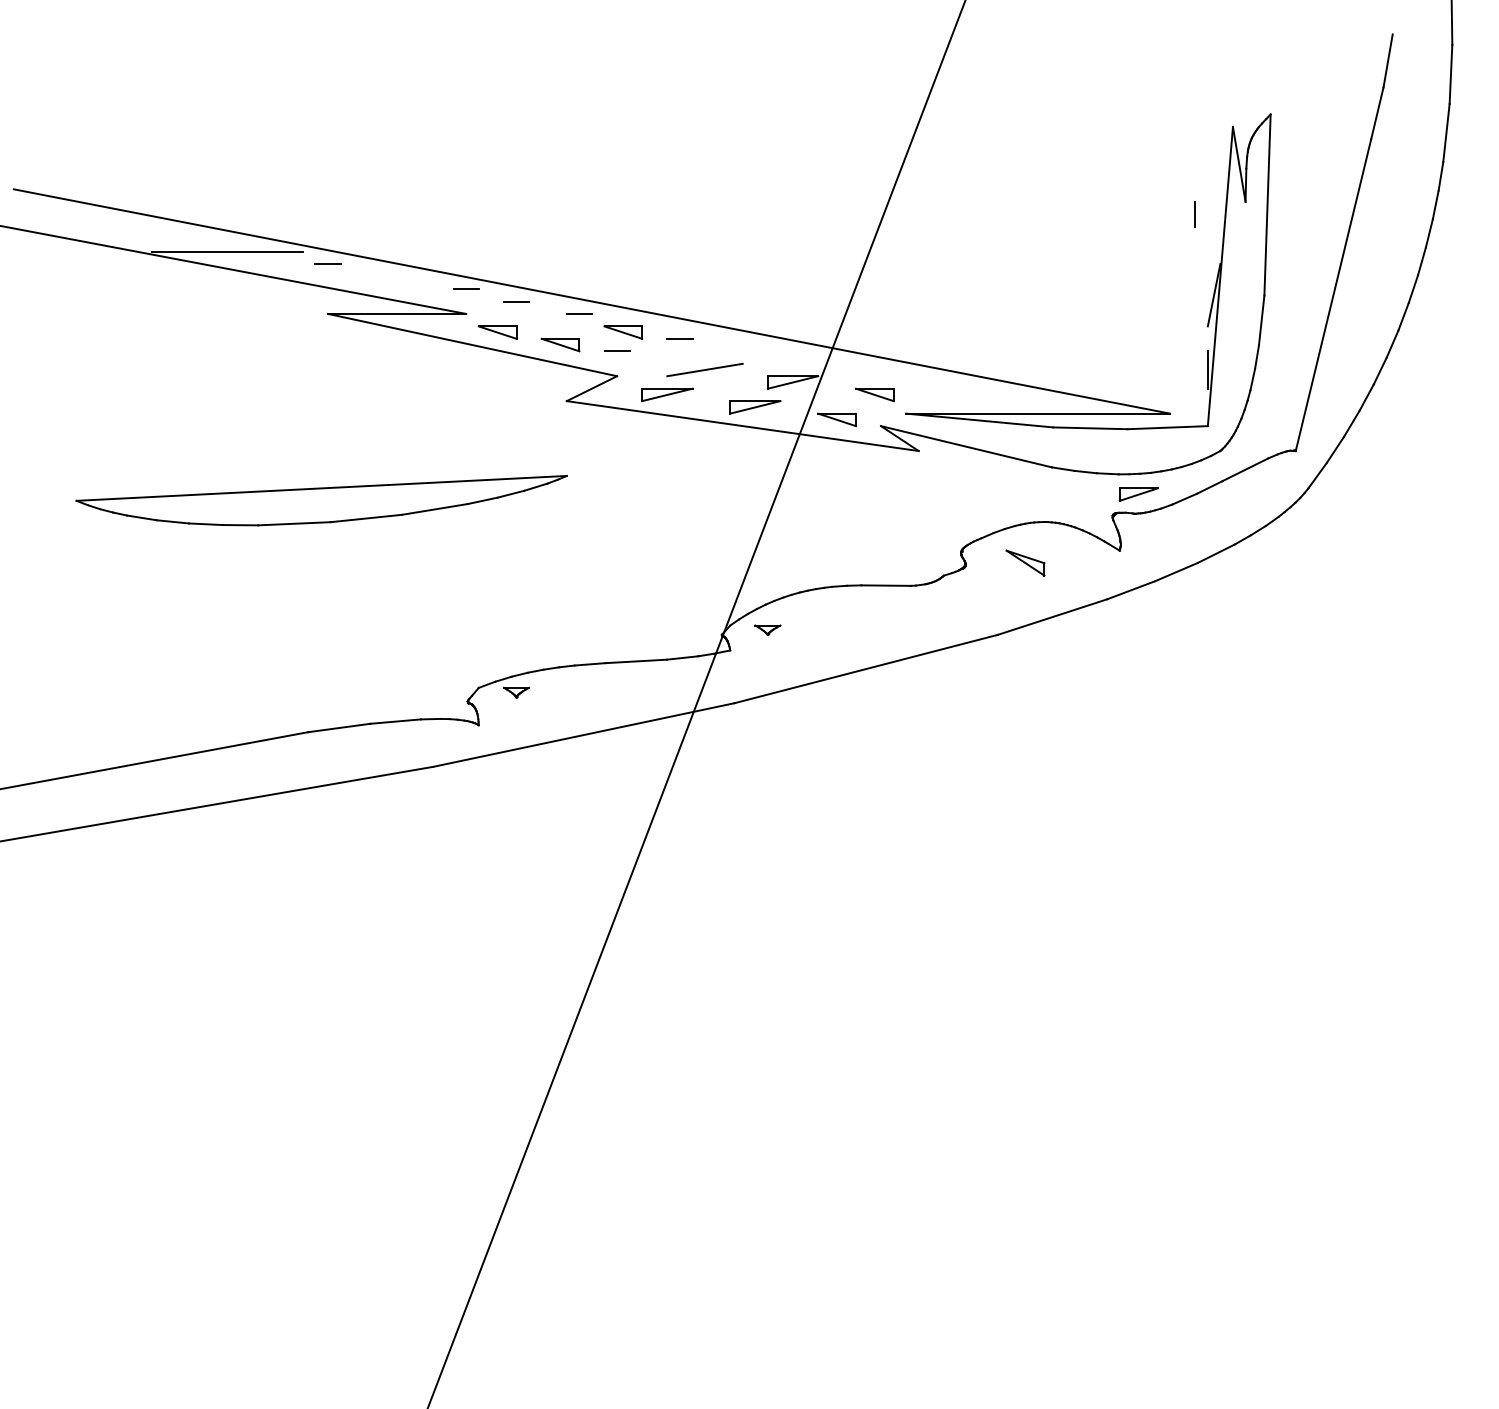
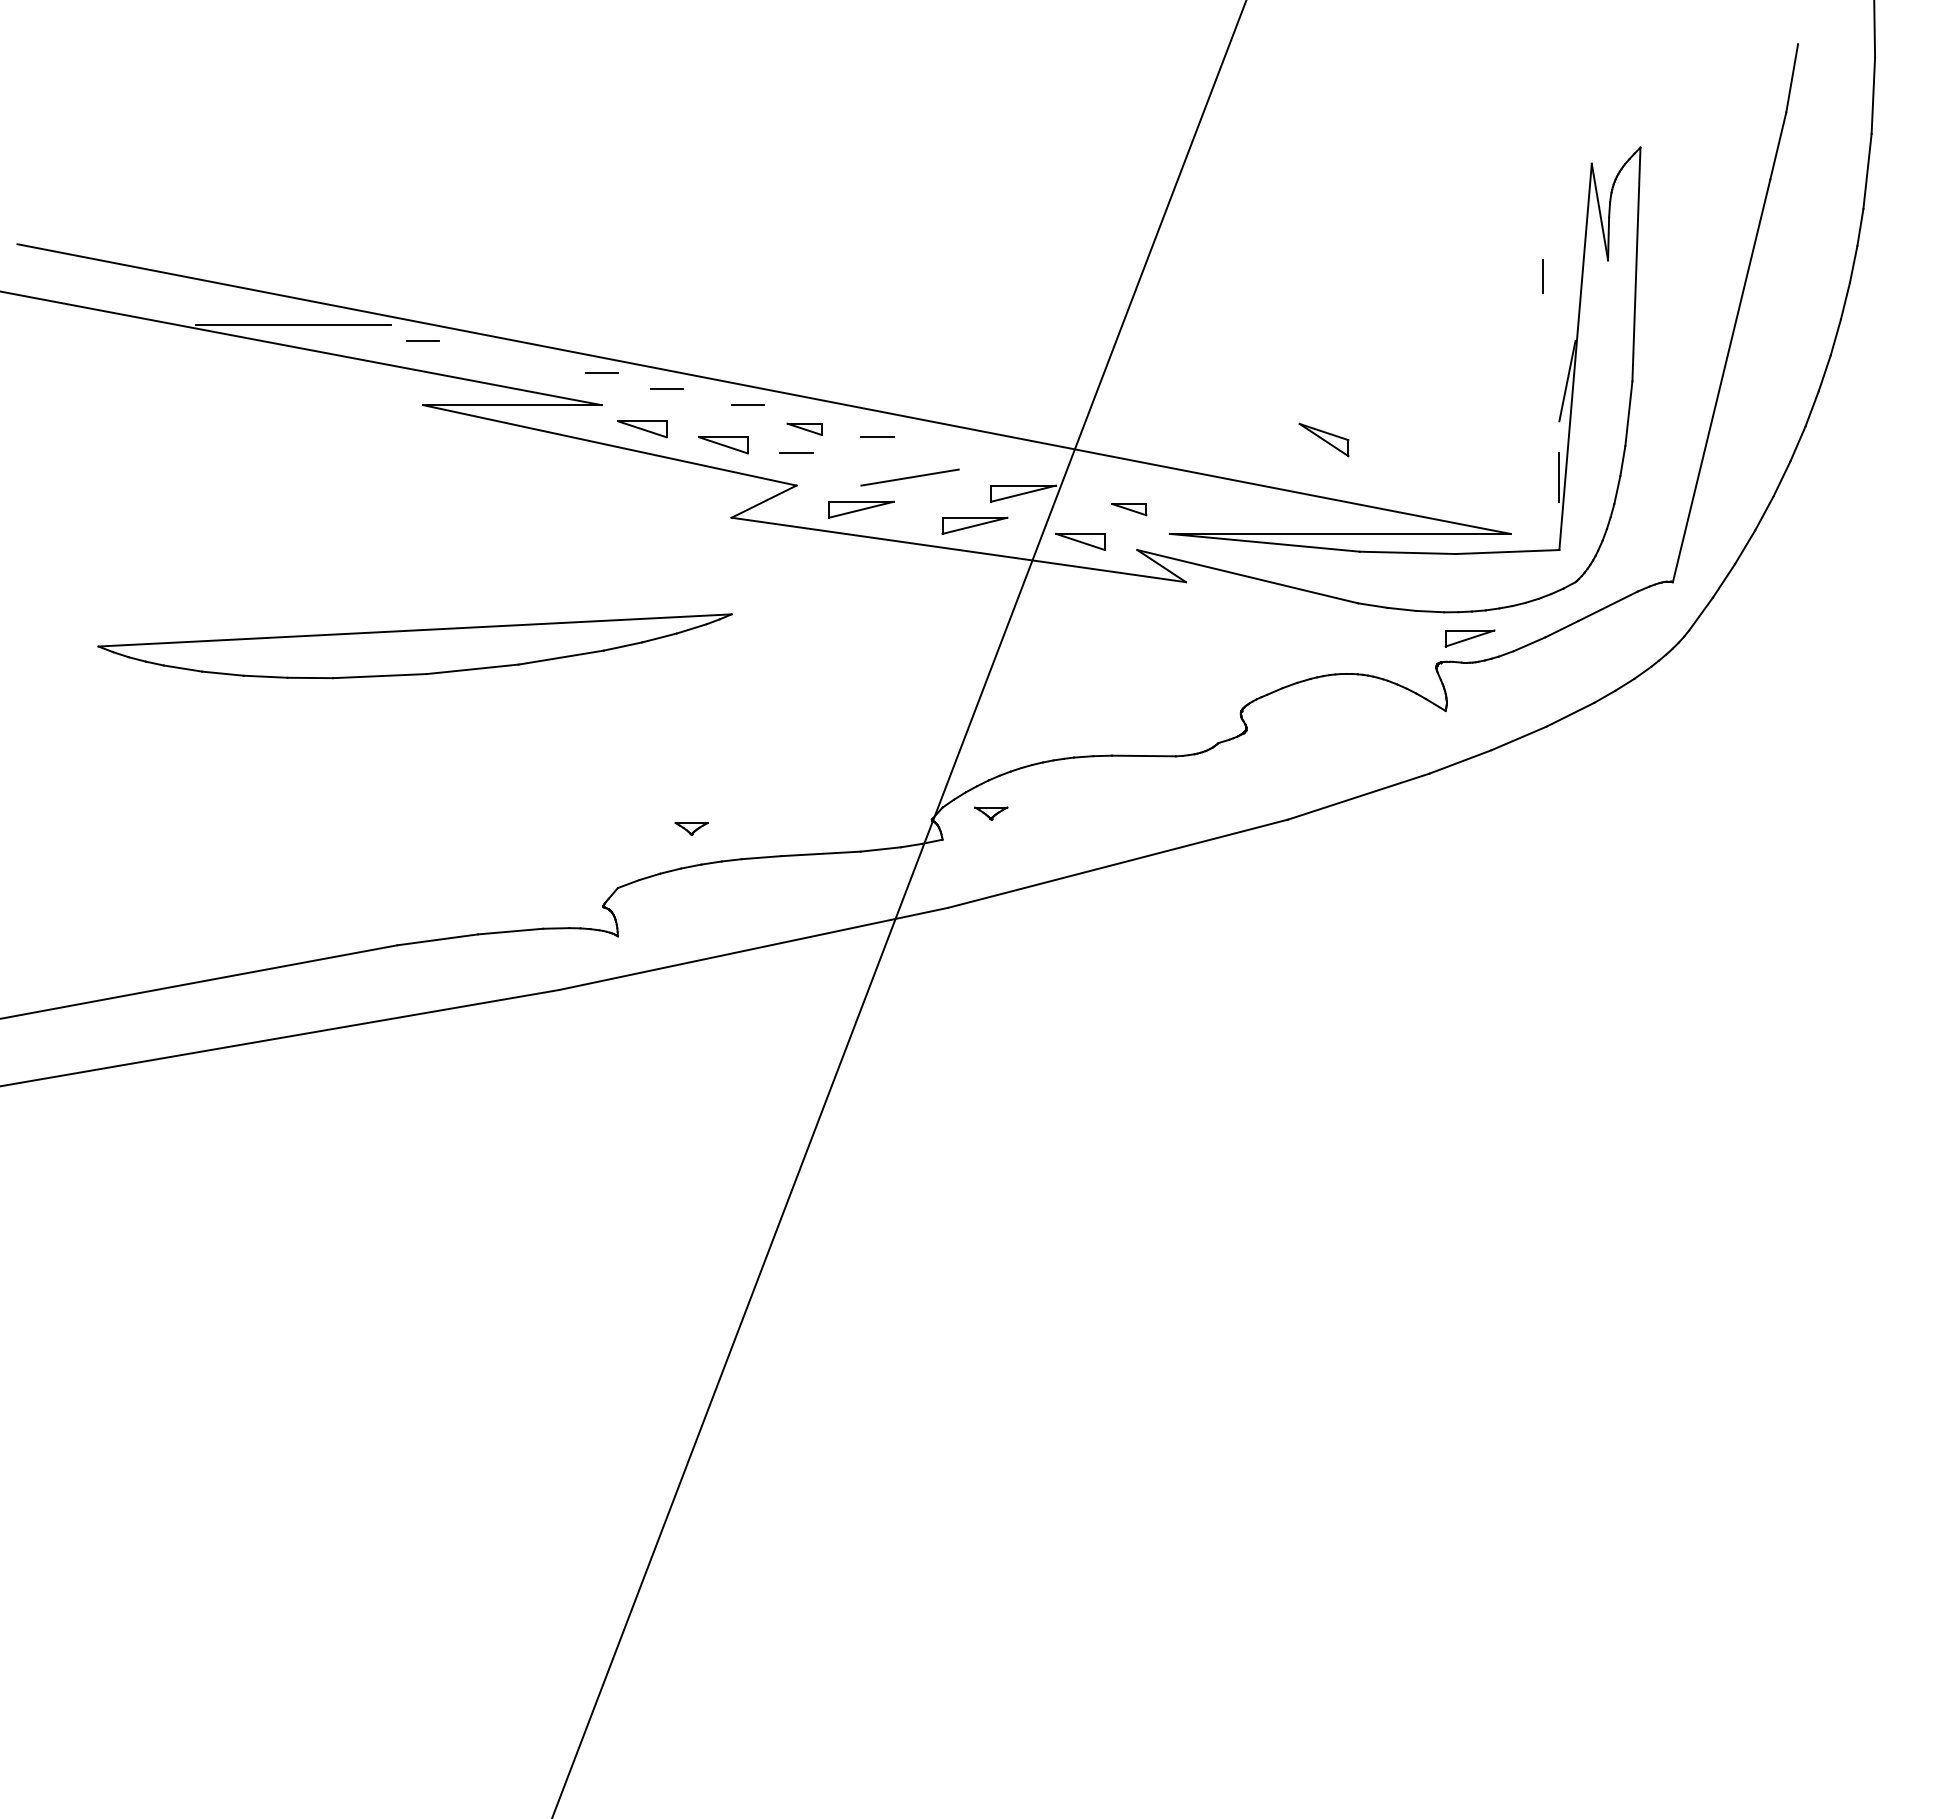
part: (623, 332) -> (804, 429), size x0.7
part: (874, 394) -> (1129, 509), size x0.7
part: (1025, 562) -> (1323, 439), moved
part: (516, 692) -> (691, 828), moved

